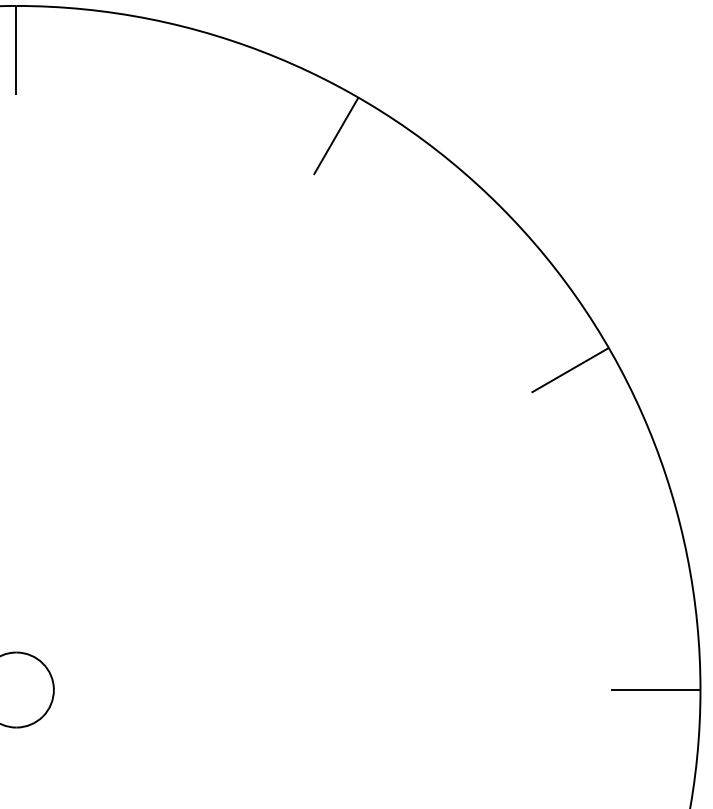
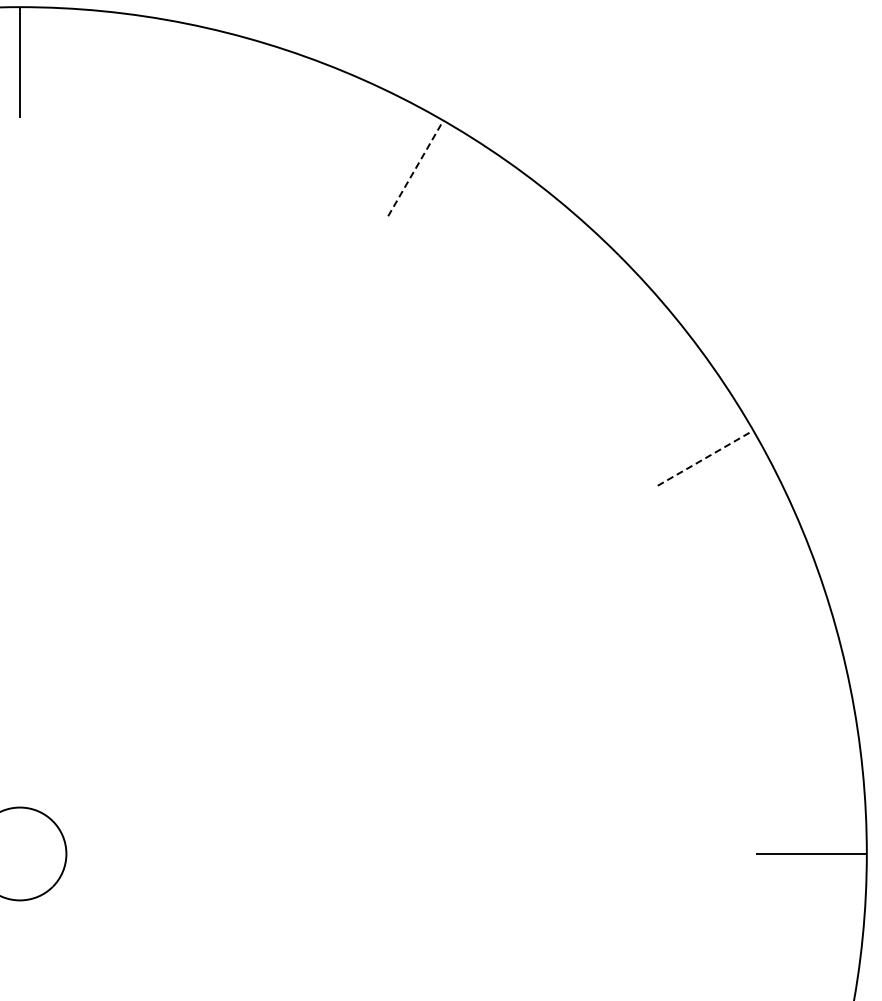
line: (336, 136) -> (416, 168), solid -> dashed
line: (570, 369) -> (705, 457), solid -> dashed

